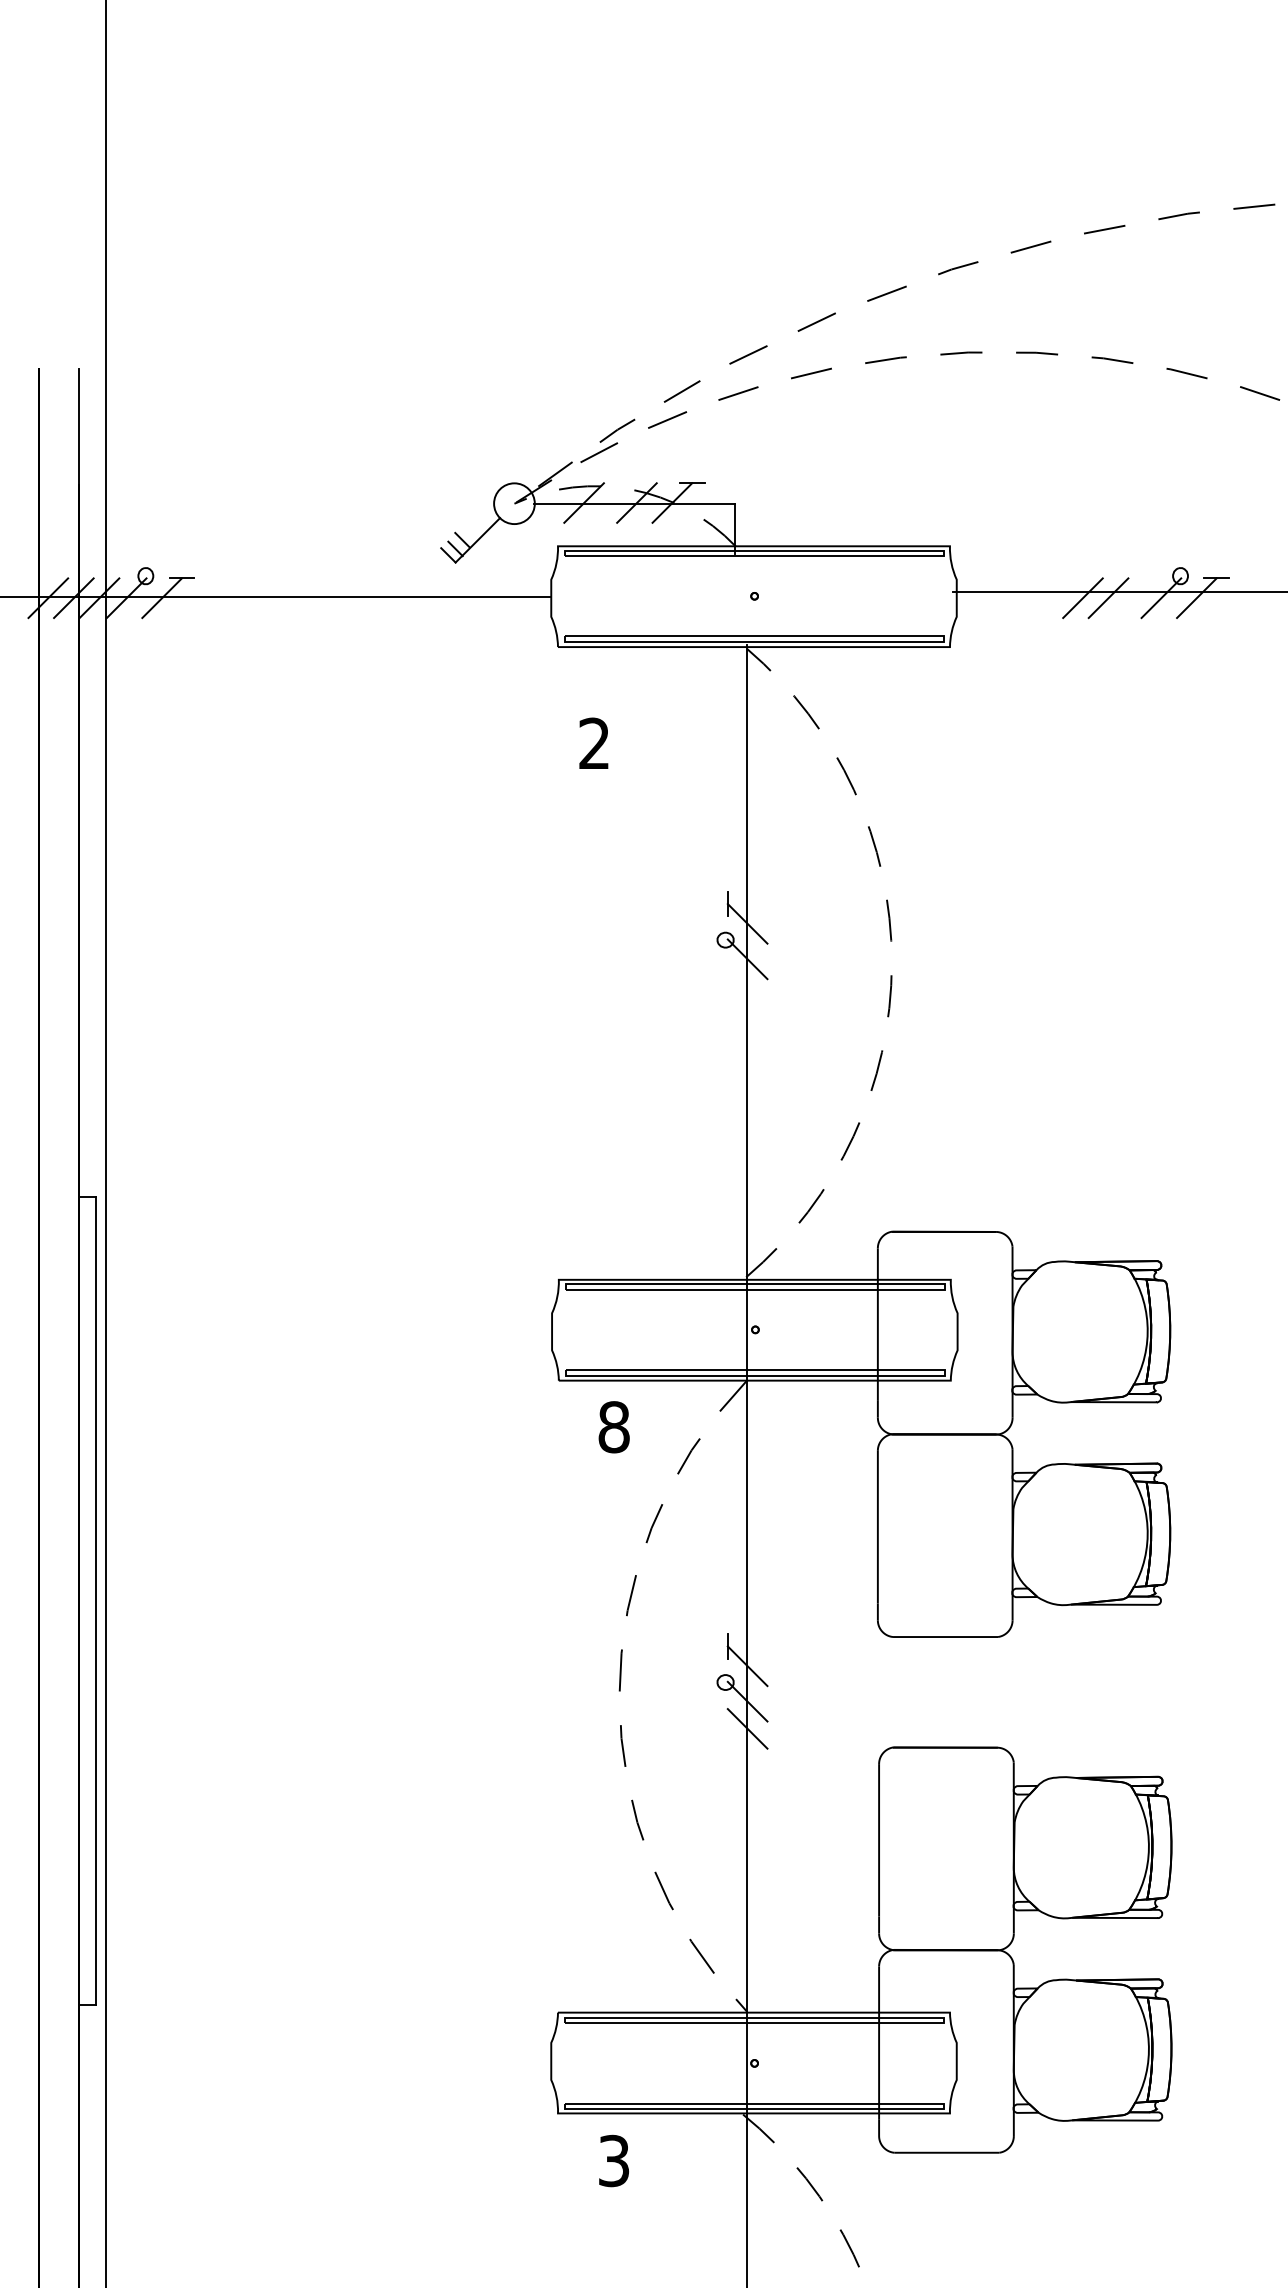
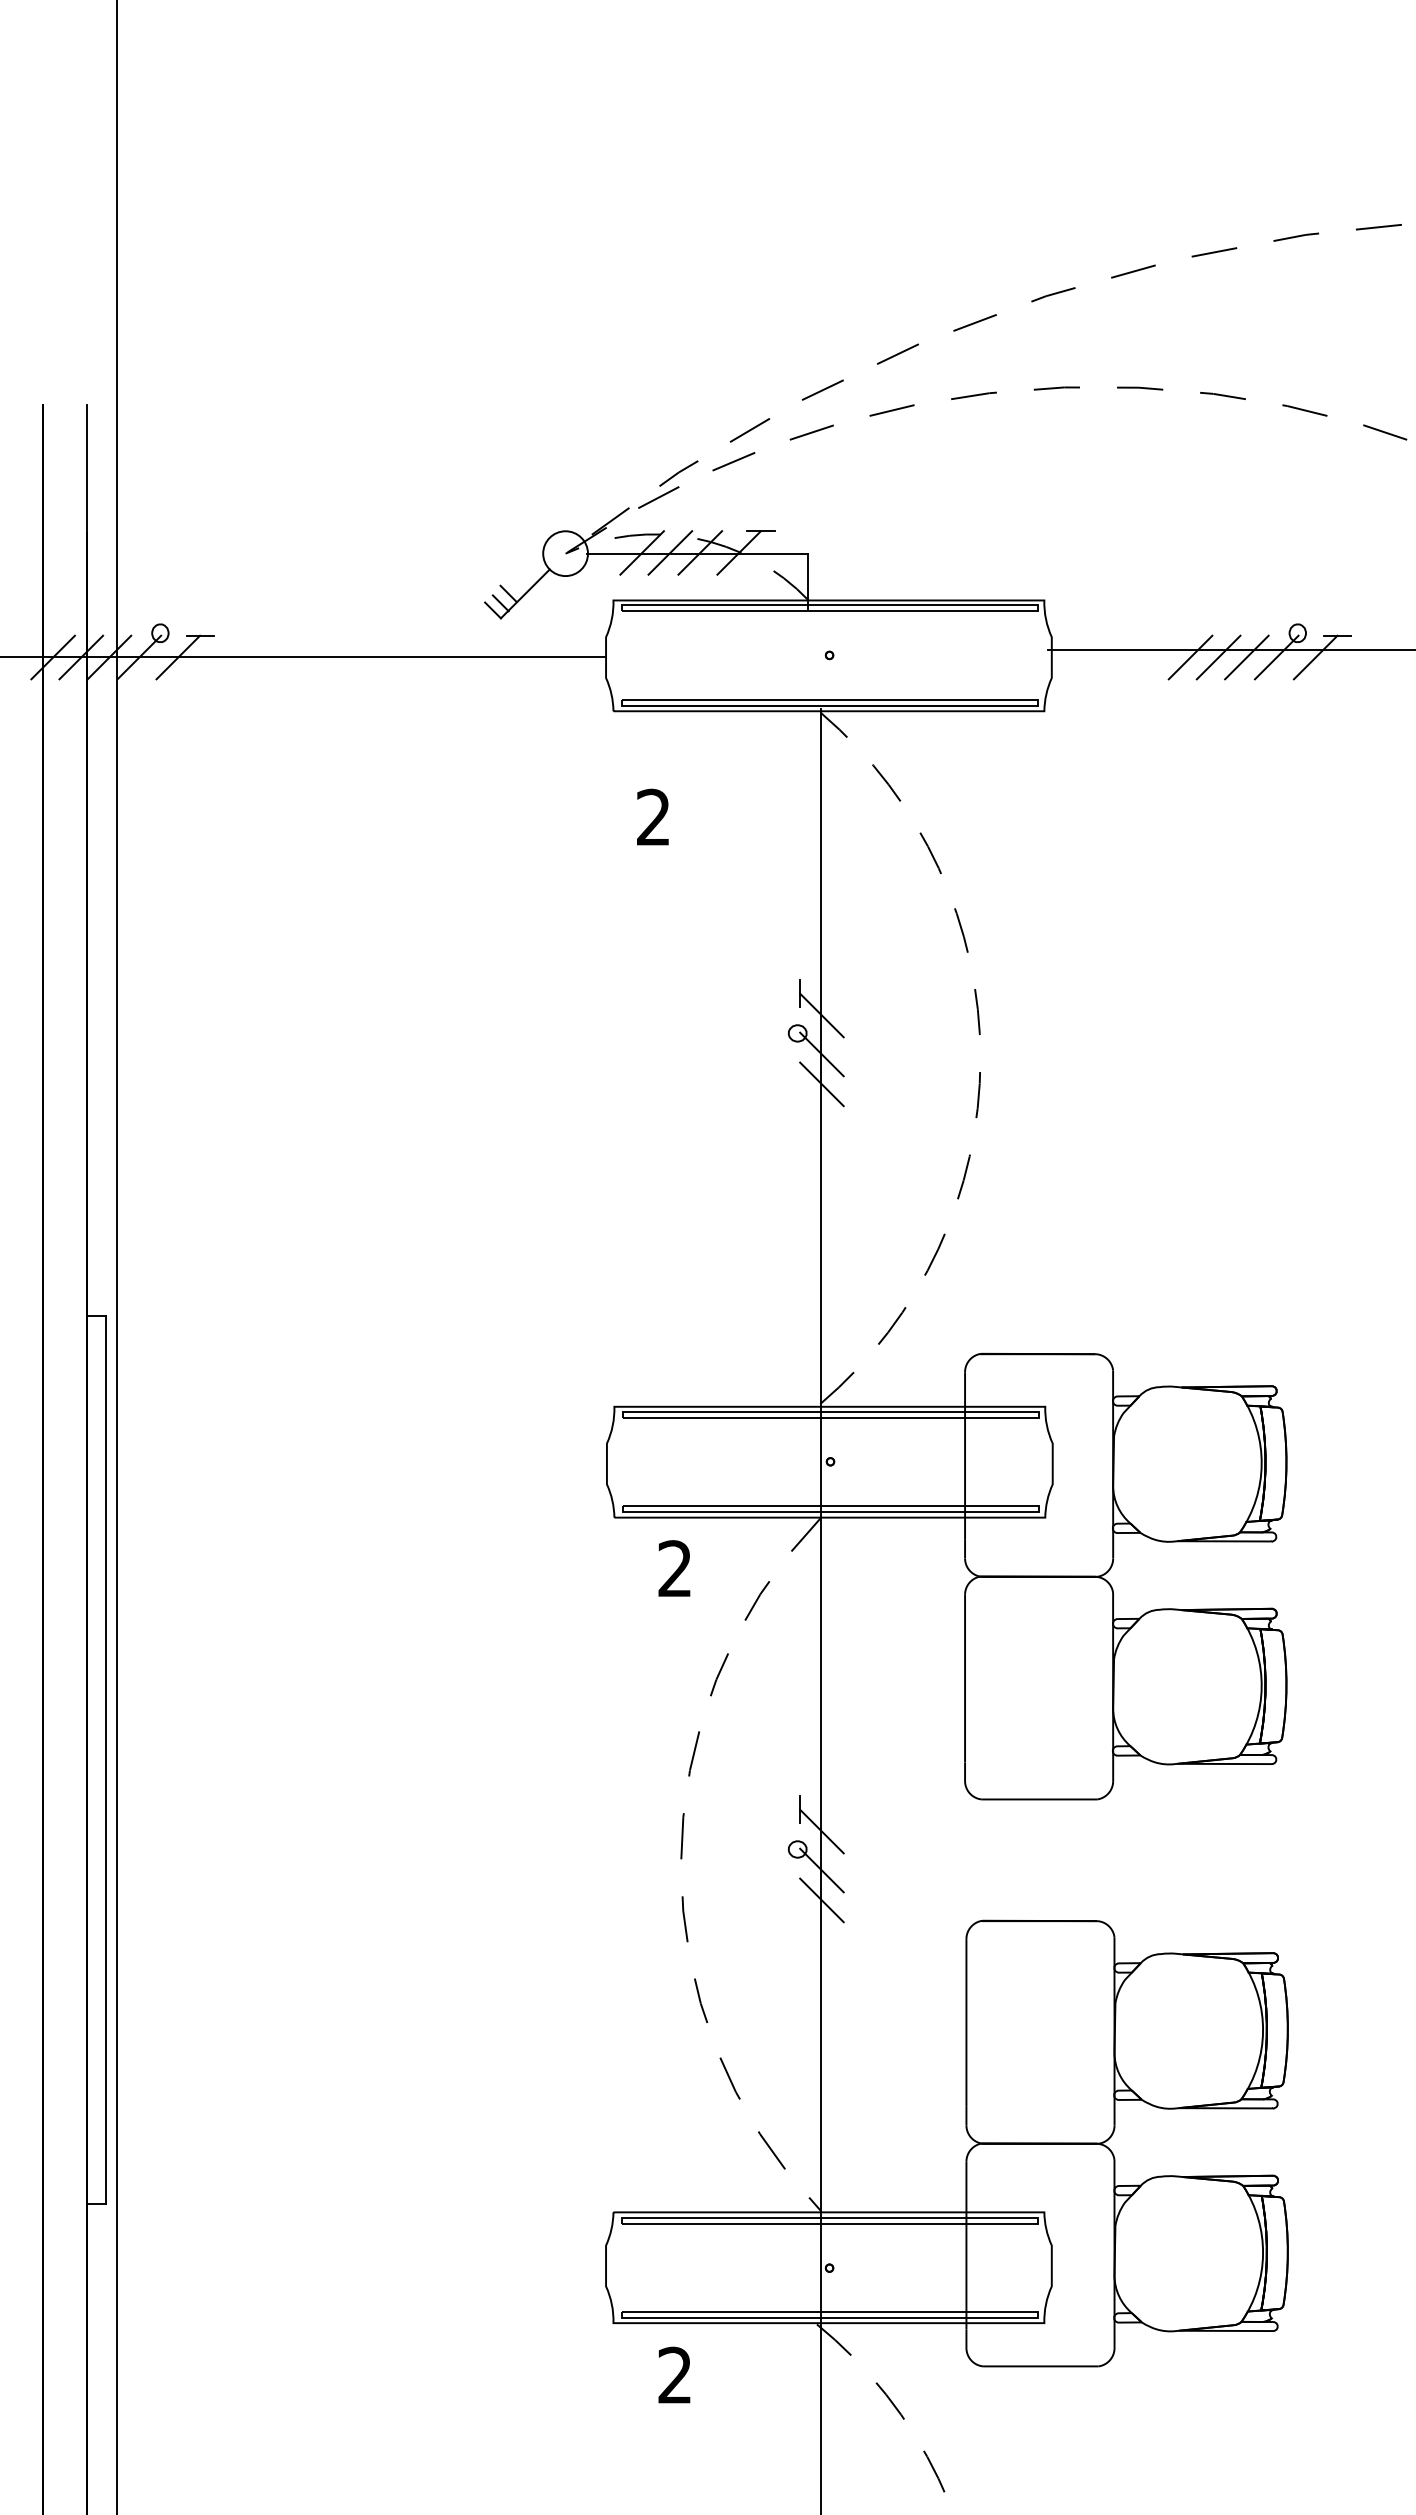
line: (609, 502) -> (670, 552), added
line: (1133, 598) -> (1246, 657), added
line: (747, 986) -> (821, 1084), added
text: (614, 1426) -> (675, 1568), 8 -> 2
text: (613, 2161) -> (674, 2375), 3 -> 2

